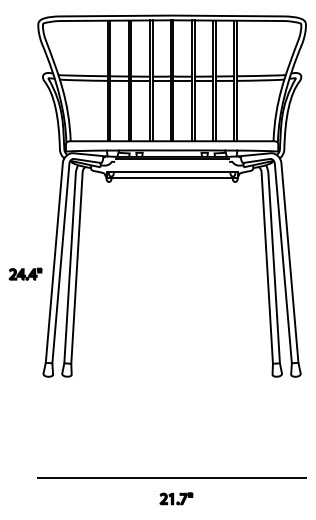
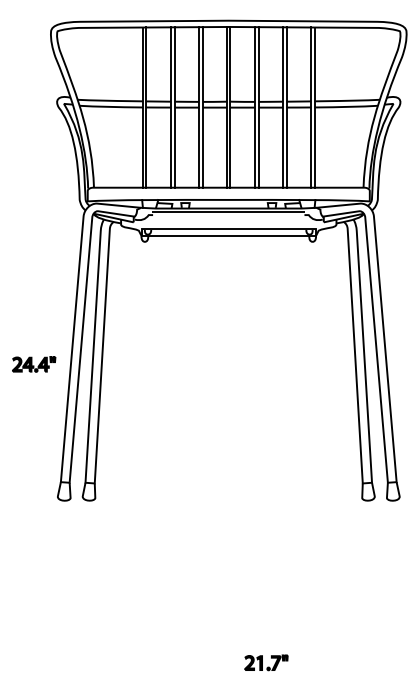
line: (171, 477) -> (227, 634), removed
part: (176, 498) -> (266, 662), moved

